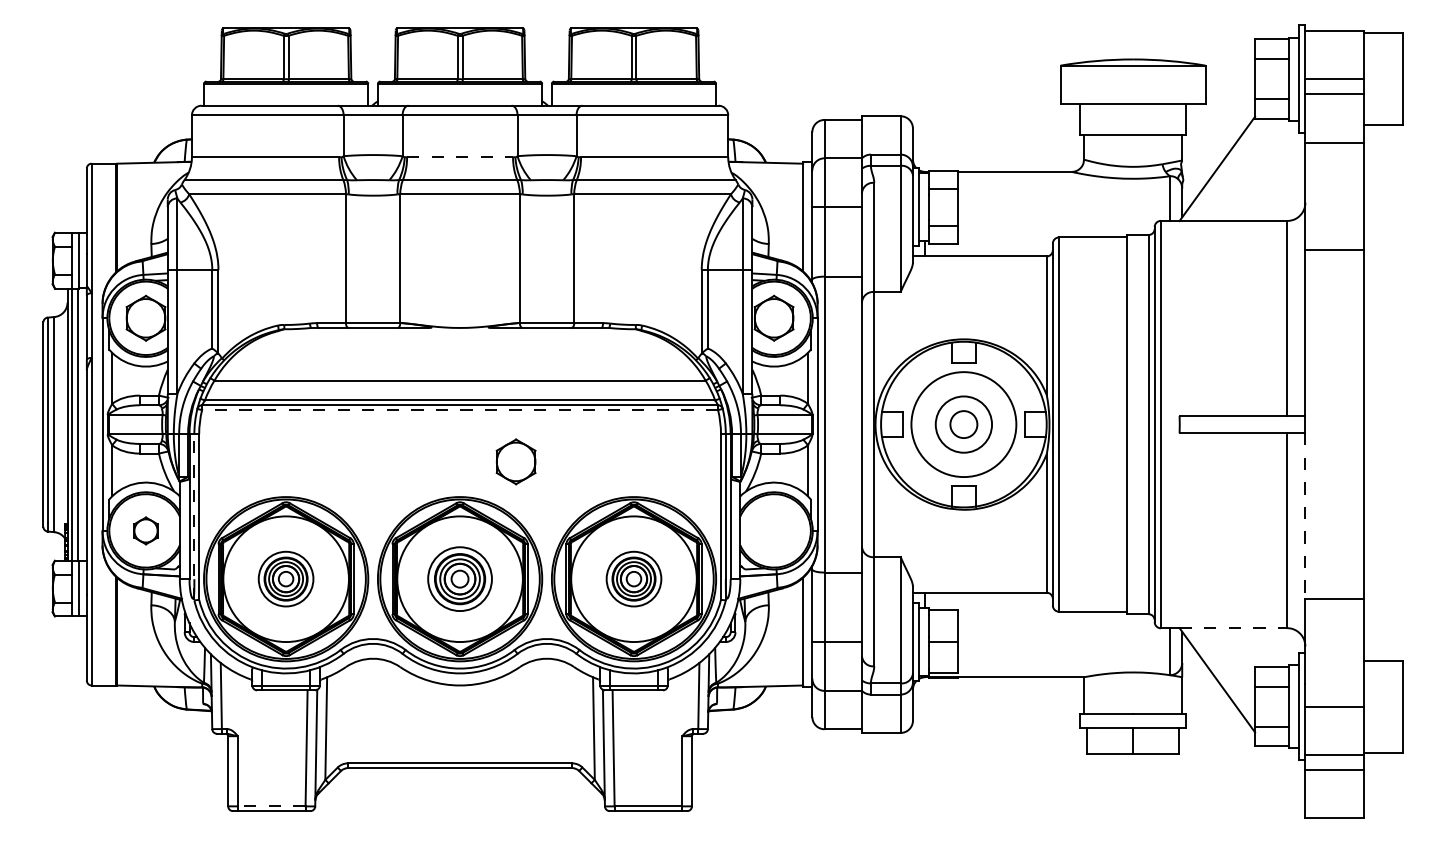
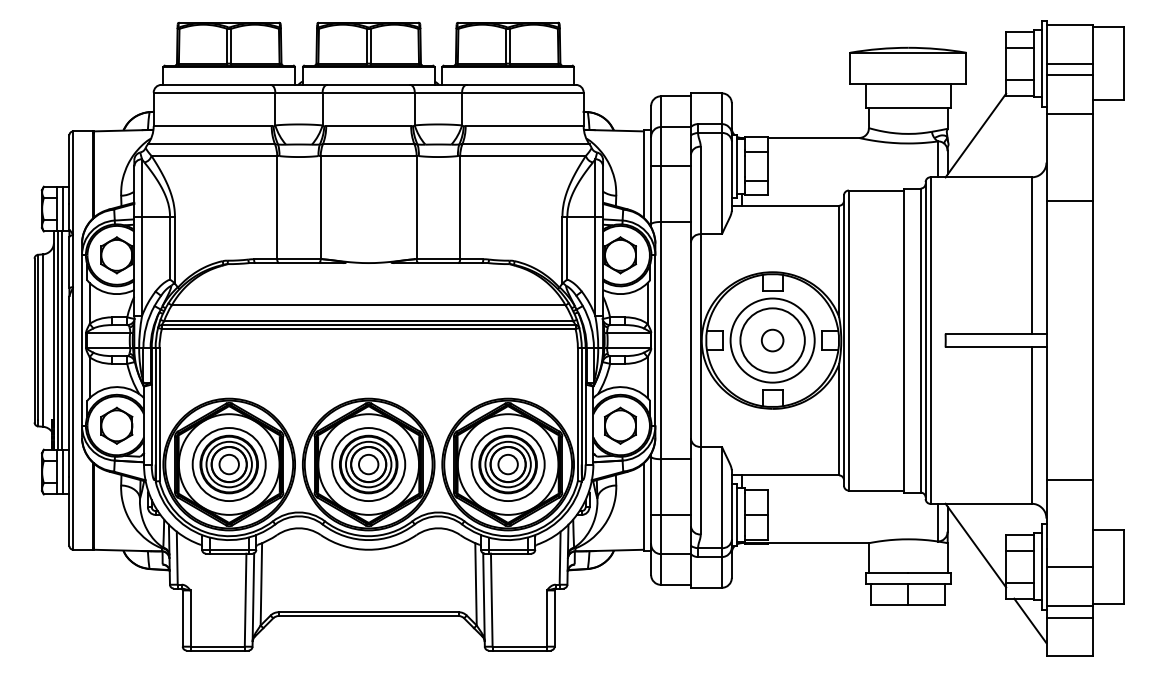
line: (460, 157) -> (369, 126), dashed -> solid
line: (460, 410) -> (369, 329), dashed -> solid
circle: (963, 424) -> (772, 340), size x1.43
part: (515, 461) -> (619, 425), moved
line: (194, 516) -> (155, 414), dashed -> solid
line: (1305, 516) -> (1046, 414), dashed -> solid
part: (145, 530) -> (116, 425), size x1.67
part: (285, 578) -> (228, 463), size x1.67
part: (459, 578) -> (368, 463), size x1.43
part: (633, 578) -> (507, 463), size x1.67
line: (1233, 628) -> (988, 504), dashed -> solid
line: (1285, 773) -> (1030, 620), added
line: (271, 806) -> (217, 646), dashed -> solid

